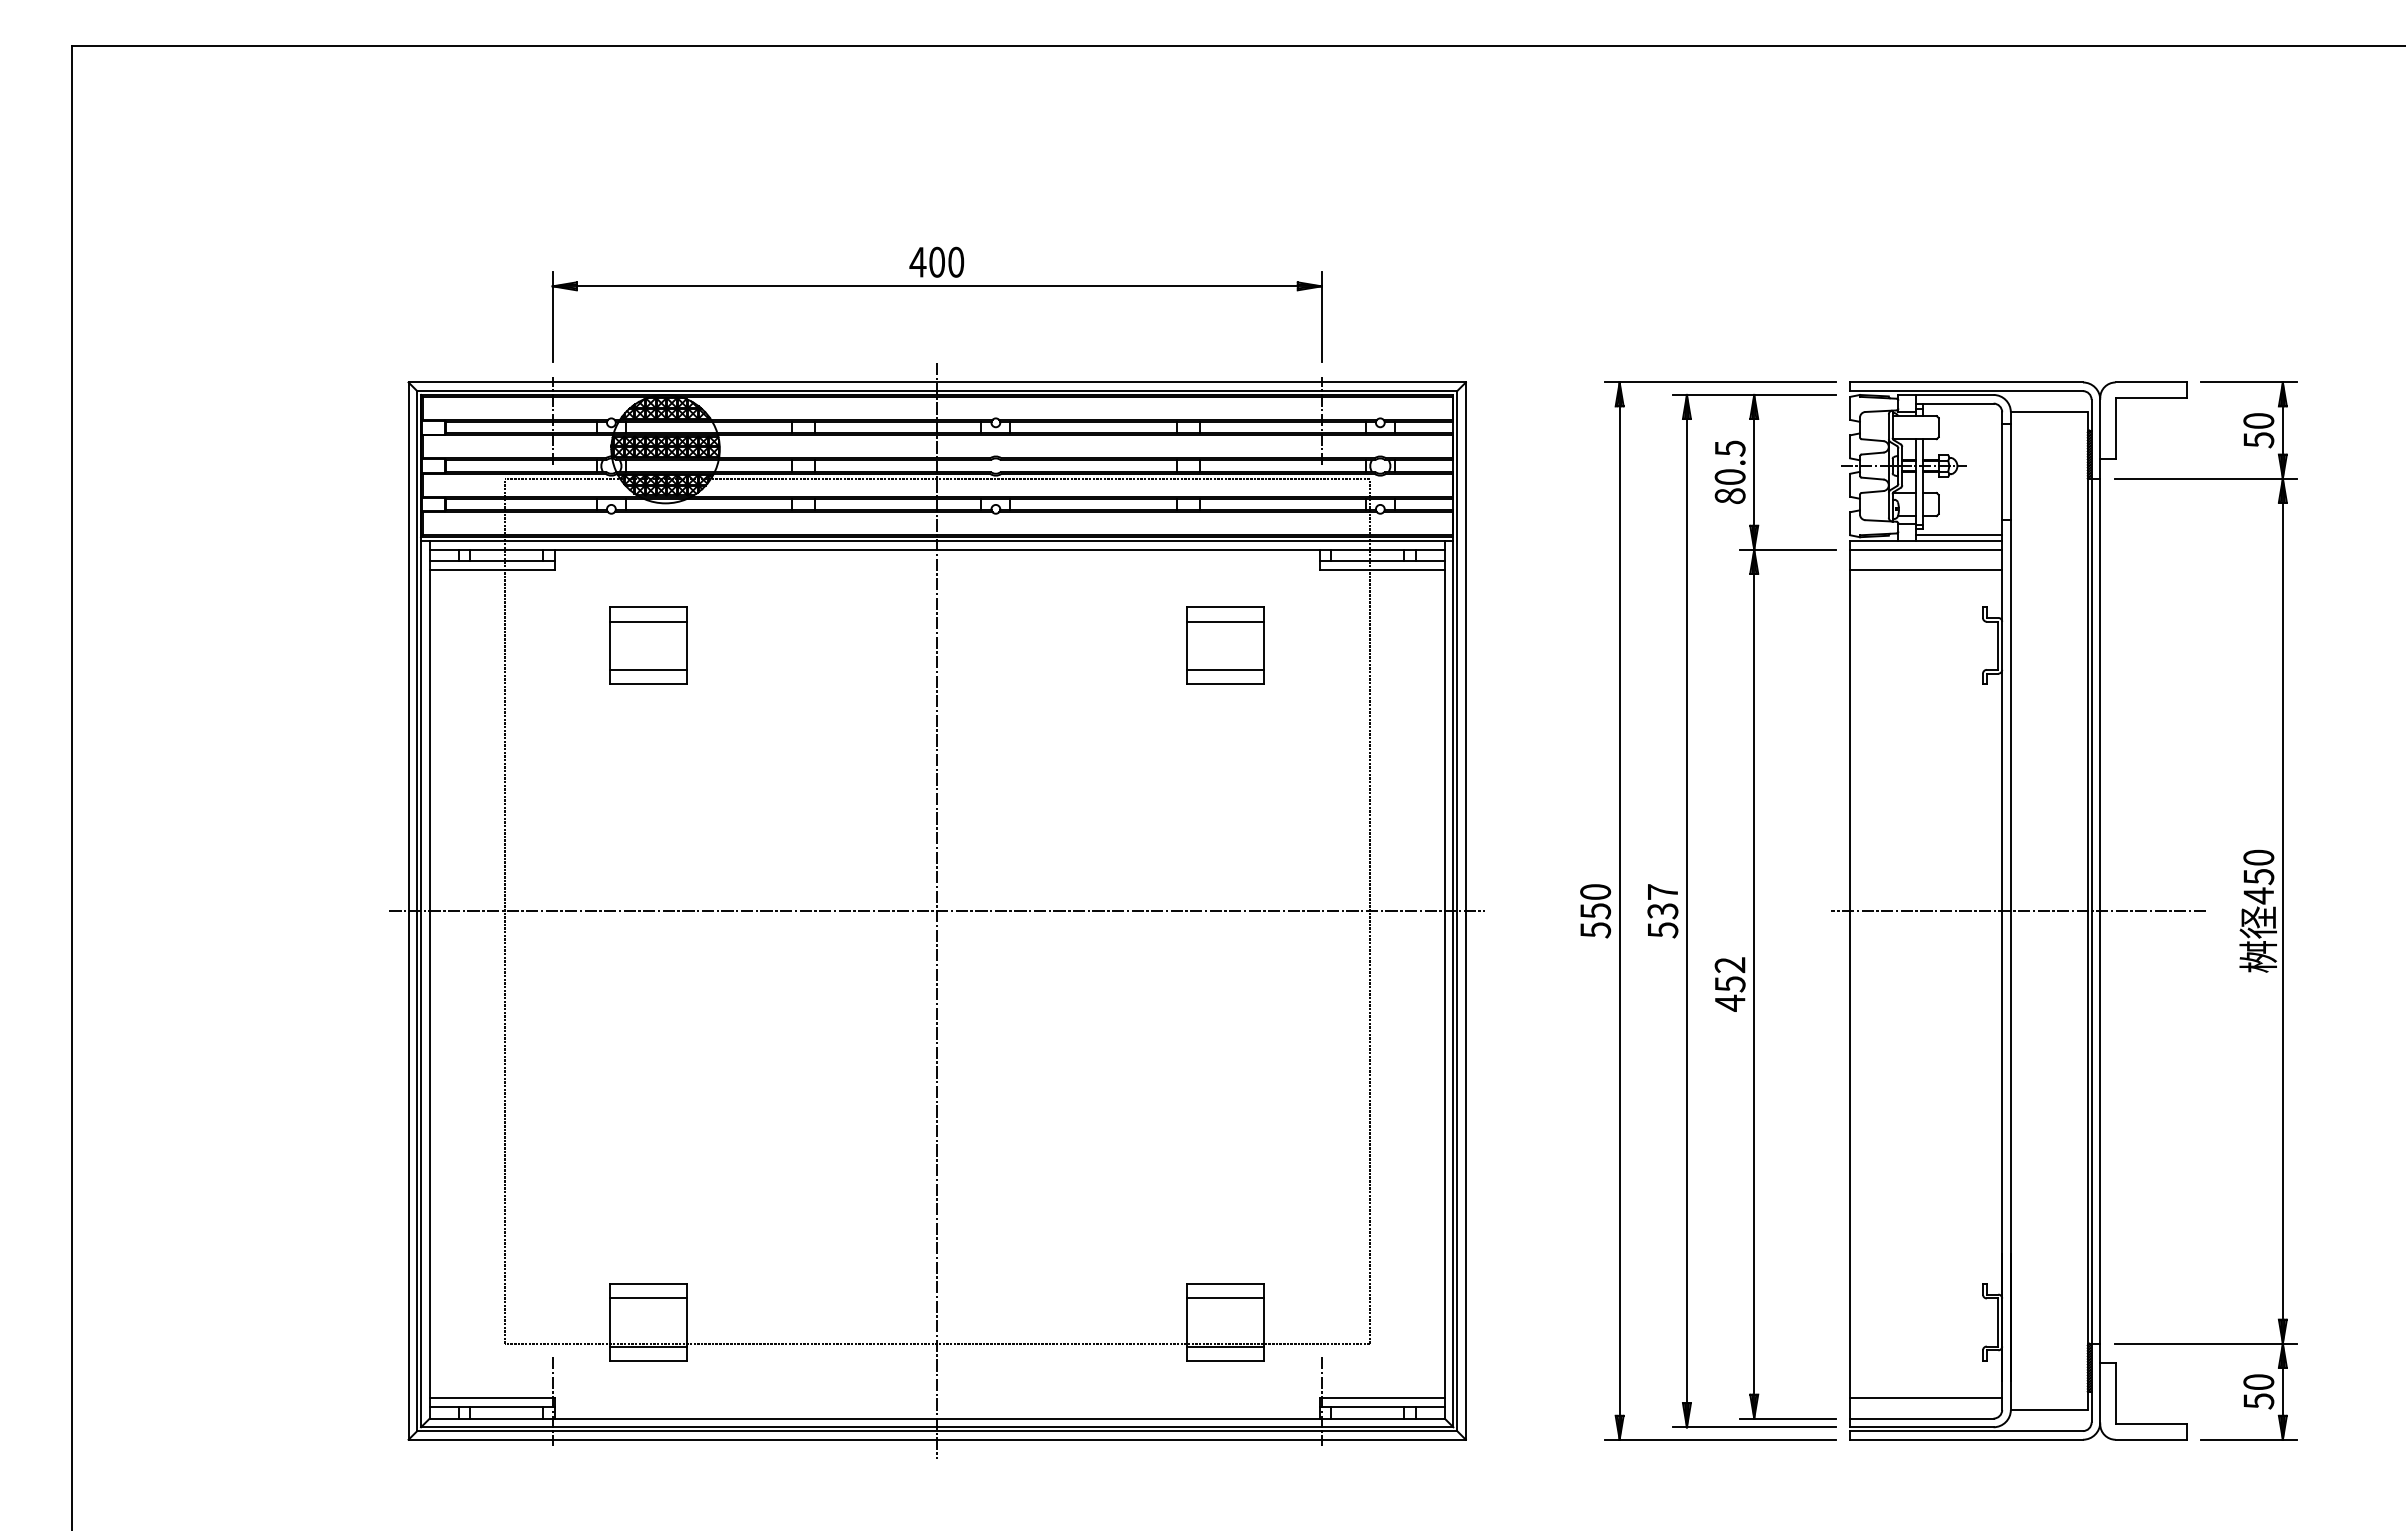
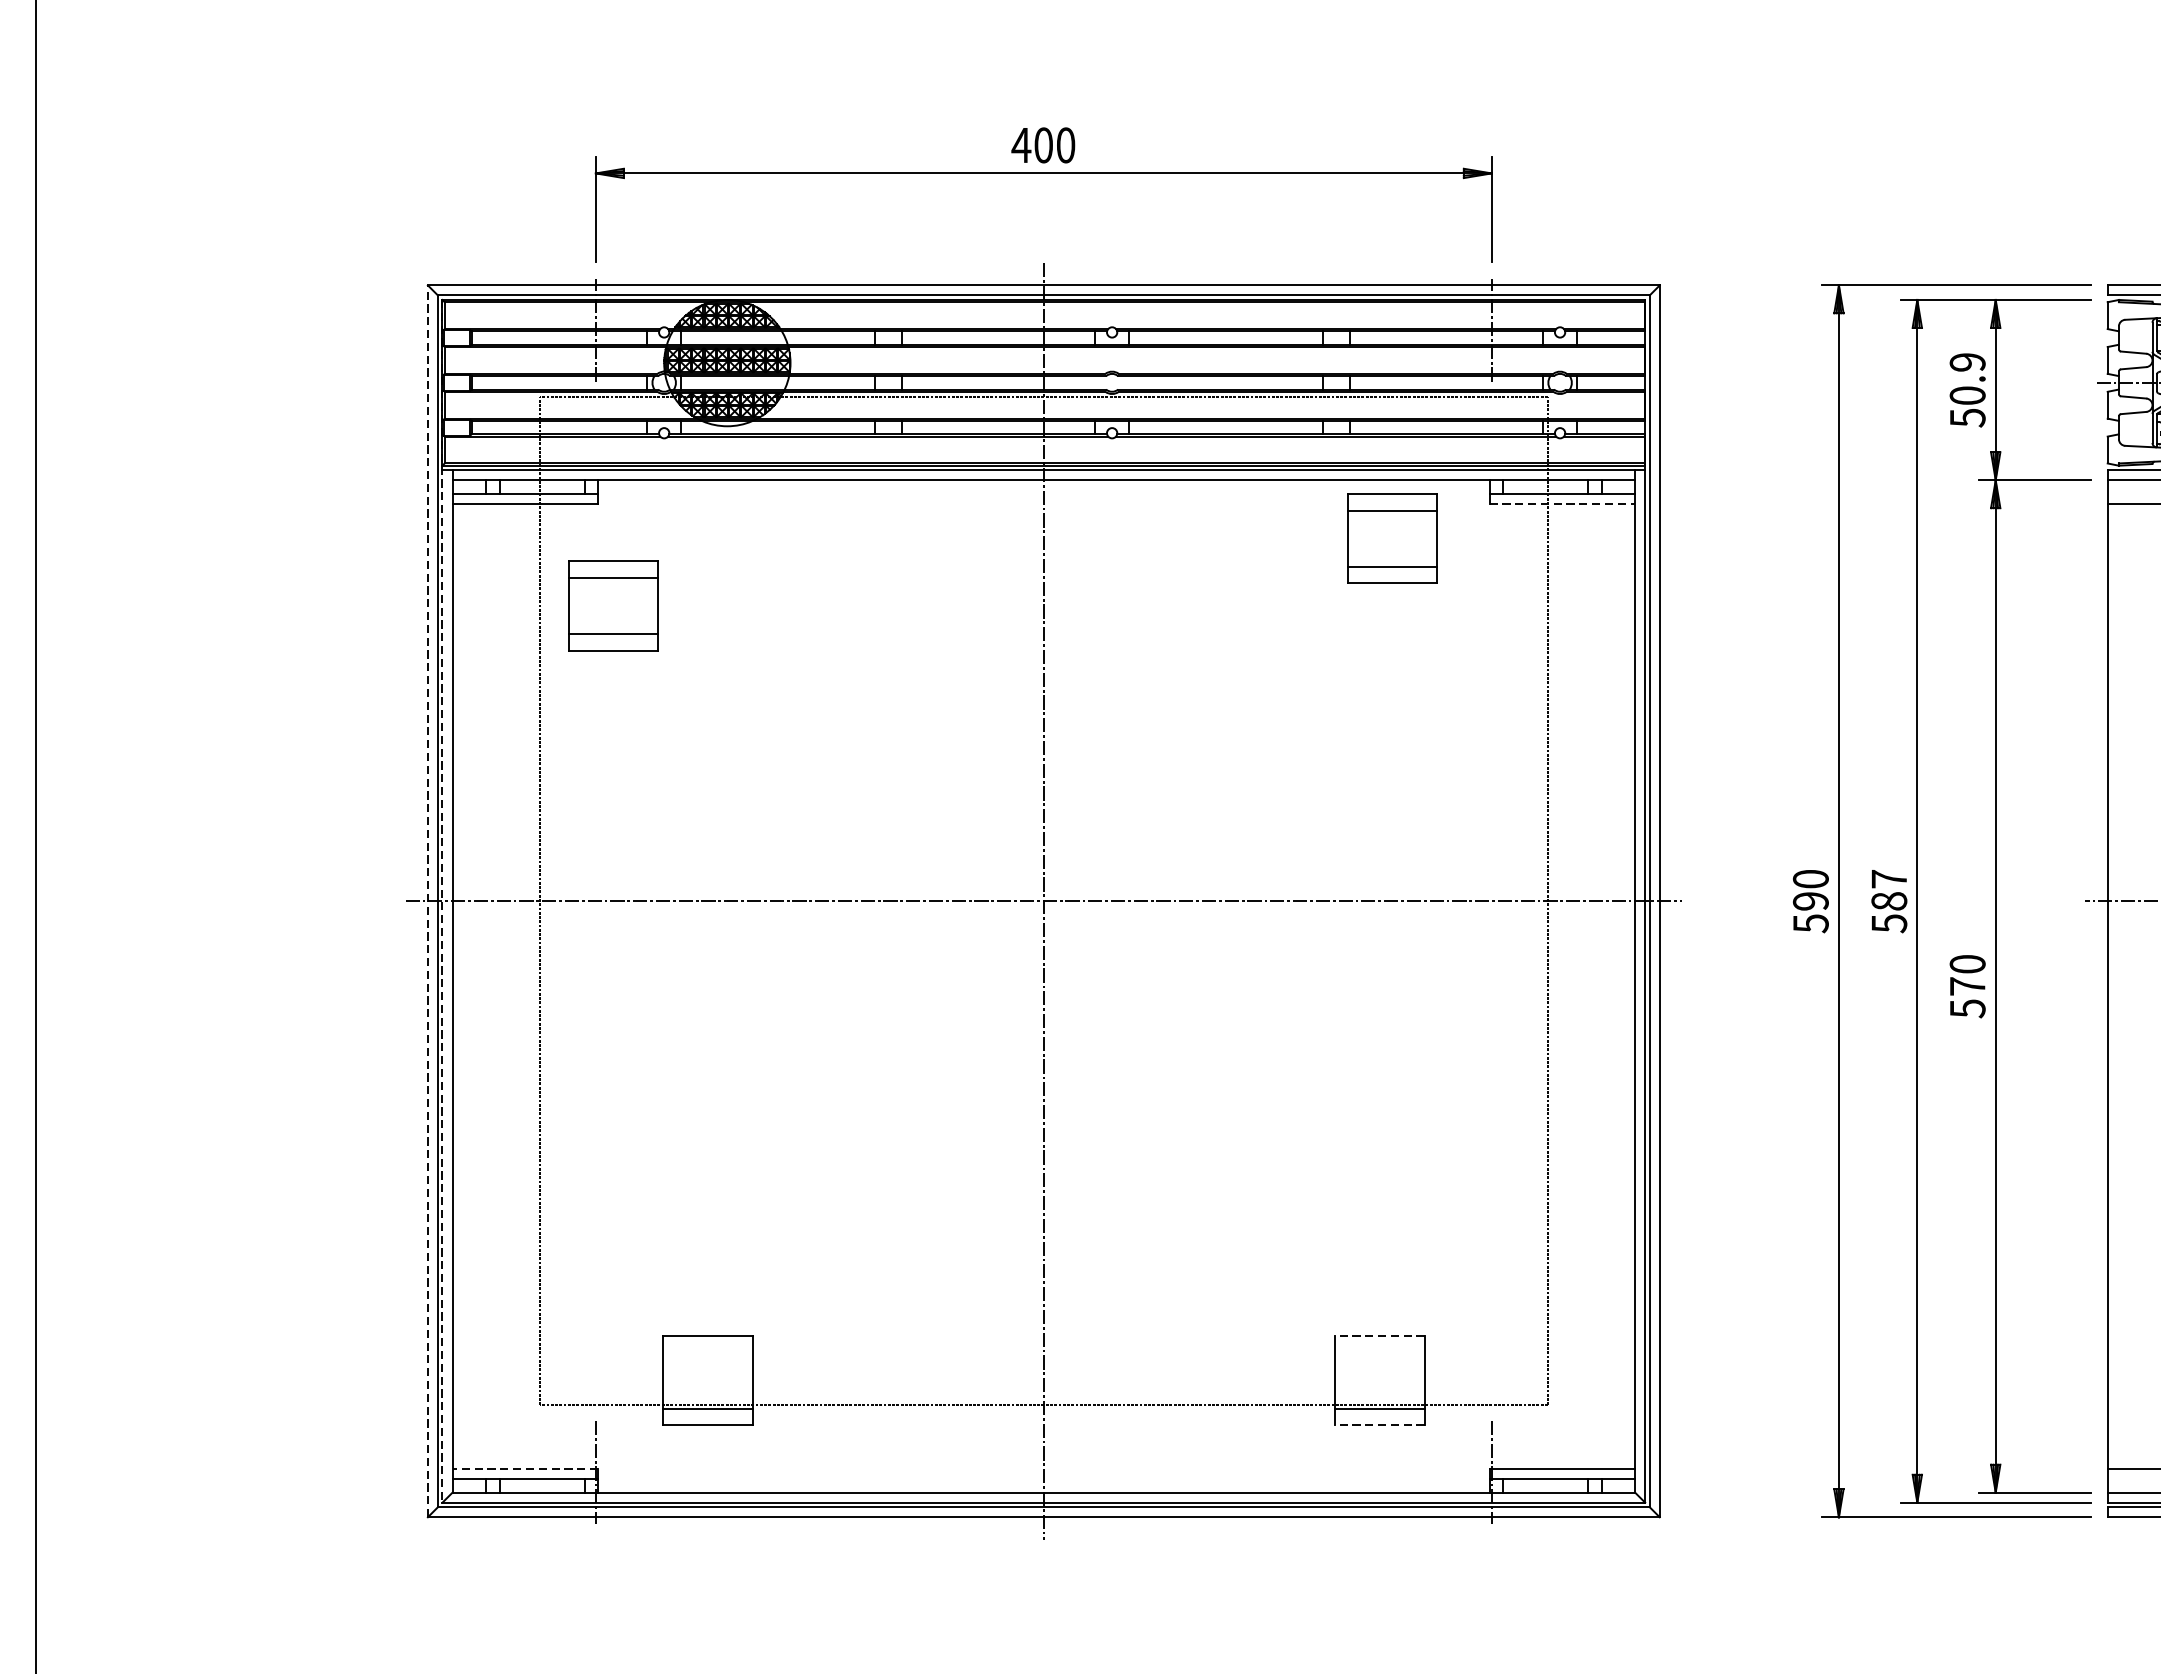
text: (1729, 472) -> (1966, 390), 80.5 -> 50.9
line: (1382, 569) -> (1562, 503), solid -> dashed
part: (648, 645) -> (613, 605), moved
part: (1225, 645) -> (1392, 538), moved
line: (408, 911) -> (427, 901), solid -> dashed
line: (421, 911) -> (442, 901), solid -> dashed
text: (1595, 911) -> (1810, 901), 550 -> 590
text: (1662, 911) -> (1888, 901), 537 -> 587
text: (1729, 984) -> (1966, 986), 452 -> 570
line: (1225, 1284) -> (1379, 1336), solid -> dashed
line: (648, 1298) -> (707, 1352), removed
line: (1225, 1298) -> (1379, 1352), removed
line: (1225, 1360) -> (1379, 1424), solid -> dashed
line: (491, 1398) -> (524, 1469), solid -> dashed

